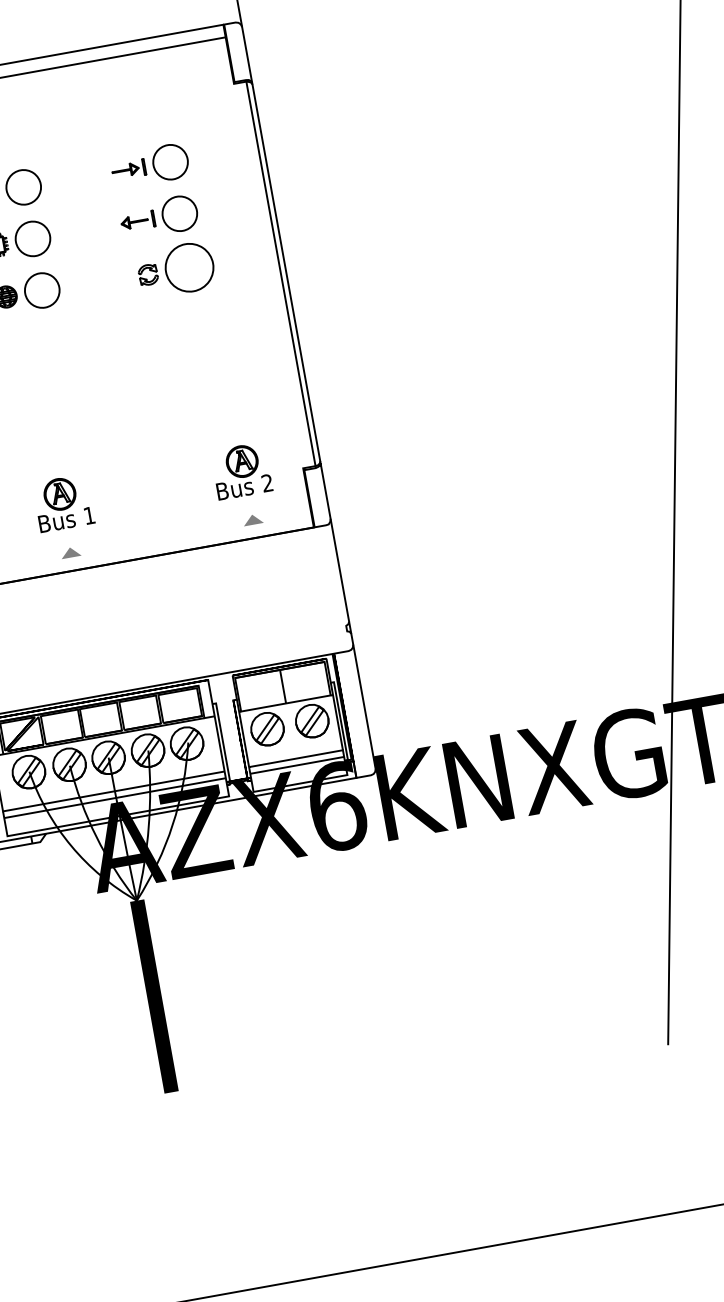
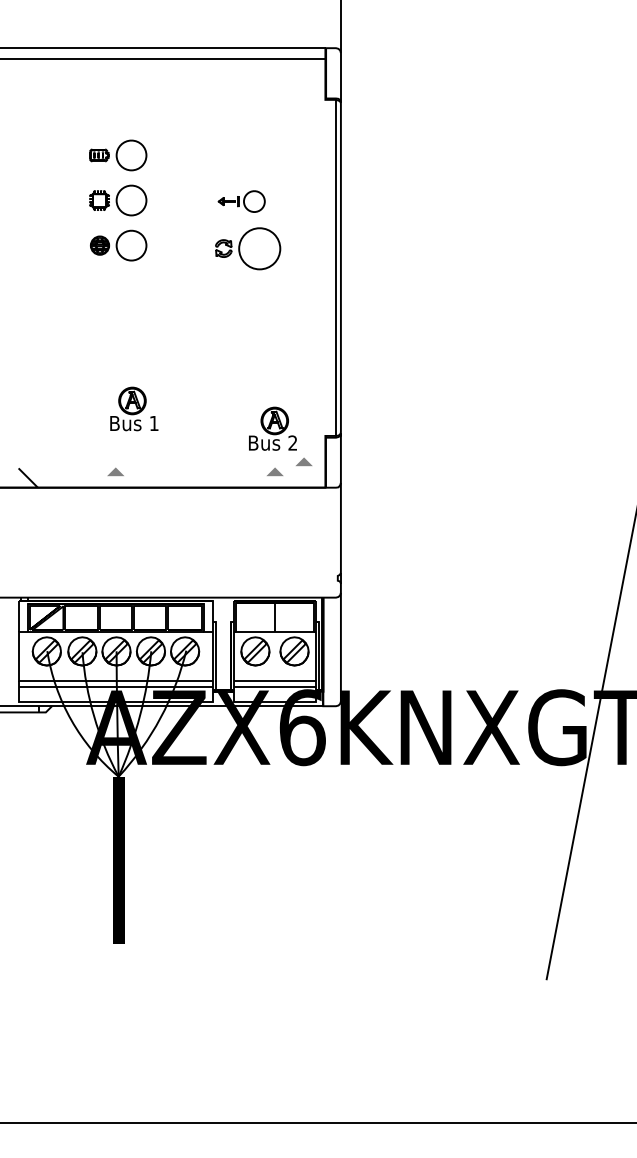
part: (149, 165) -> (241, 156), removed
part: (158, 217) -> (241, 201), size x0.7
part: (284, 501) -> (304, 461), added
part: (63, 502) -> (134, 408), moved

